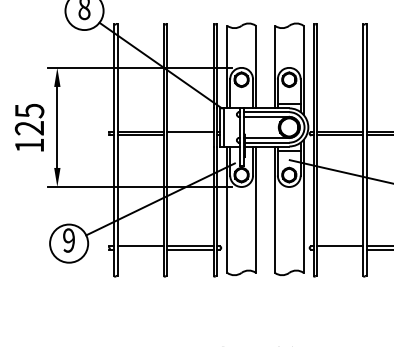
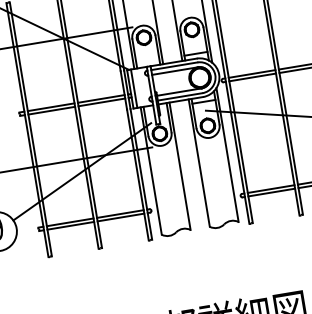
line: (190, 135) -> (101, 102), added
line: (140, 249) -> (70, 225), added
line: (340, 249) -> (271, 192), added

